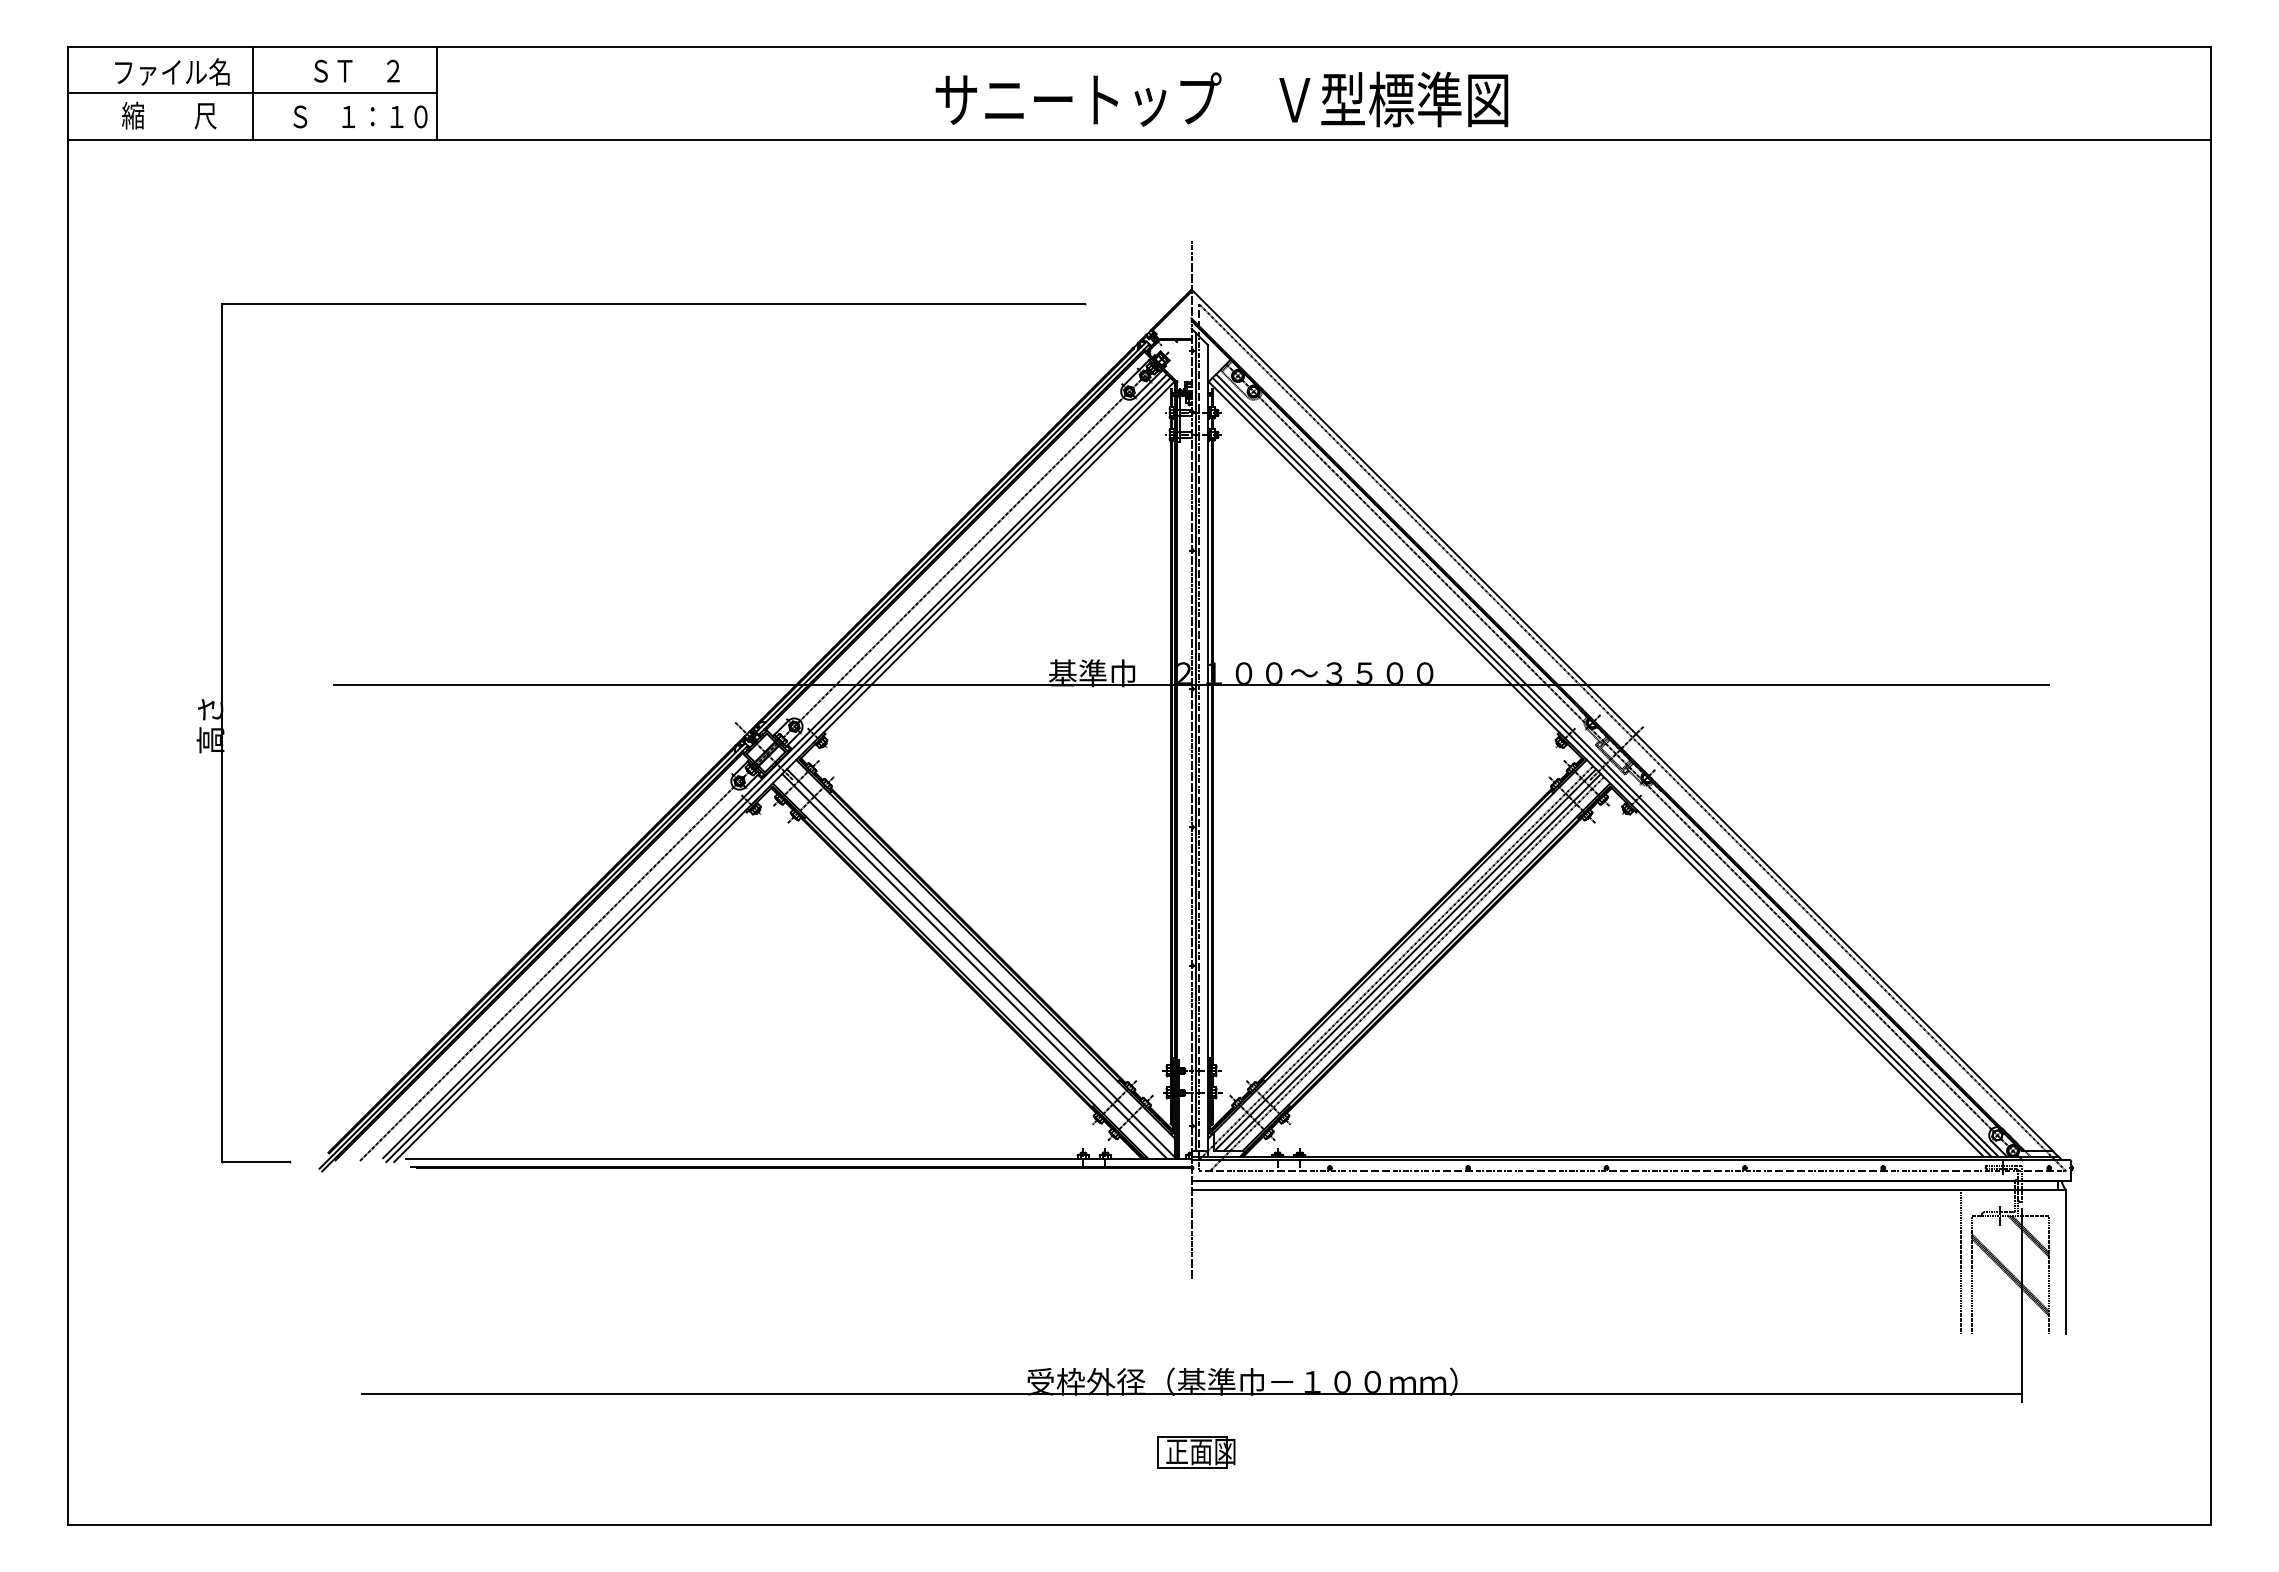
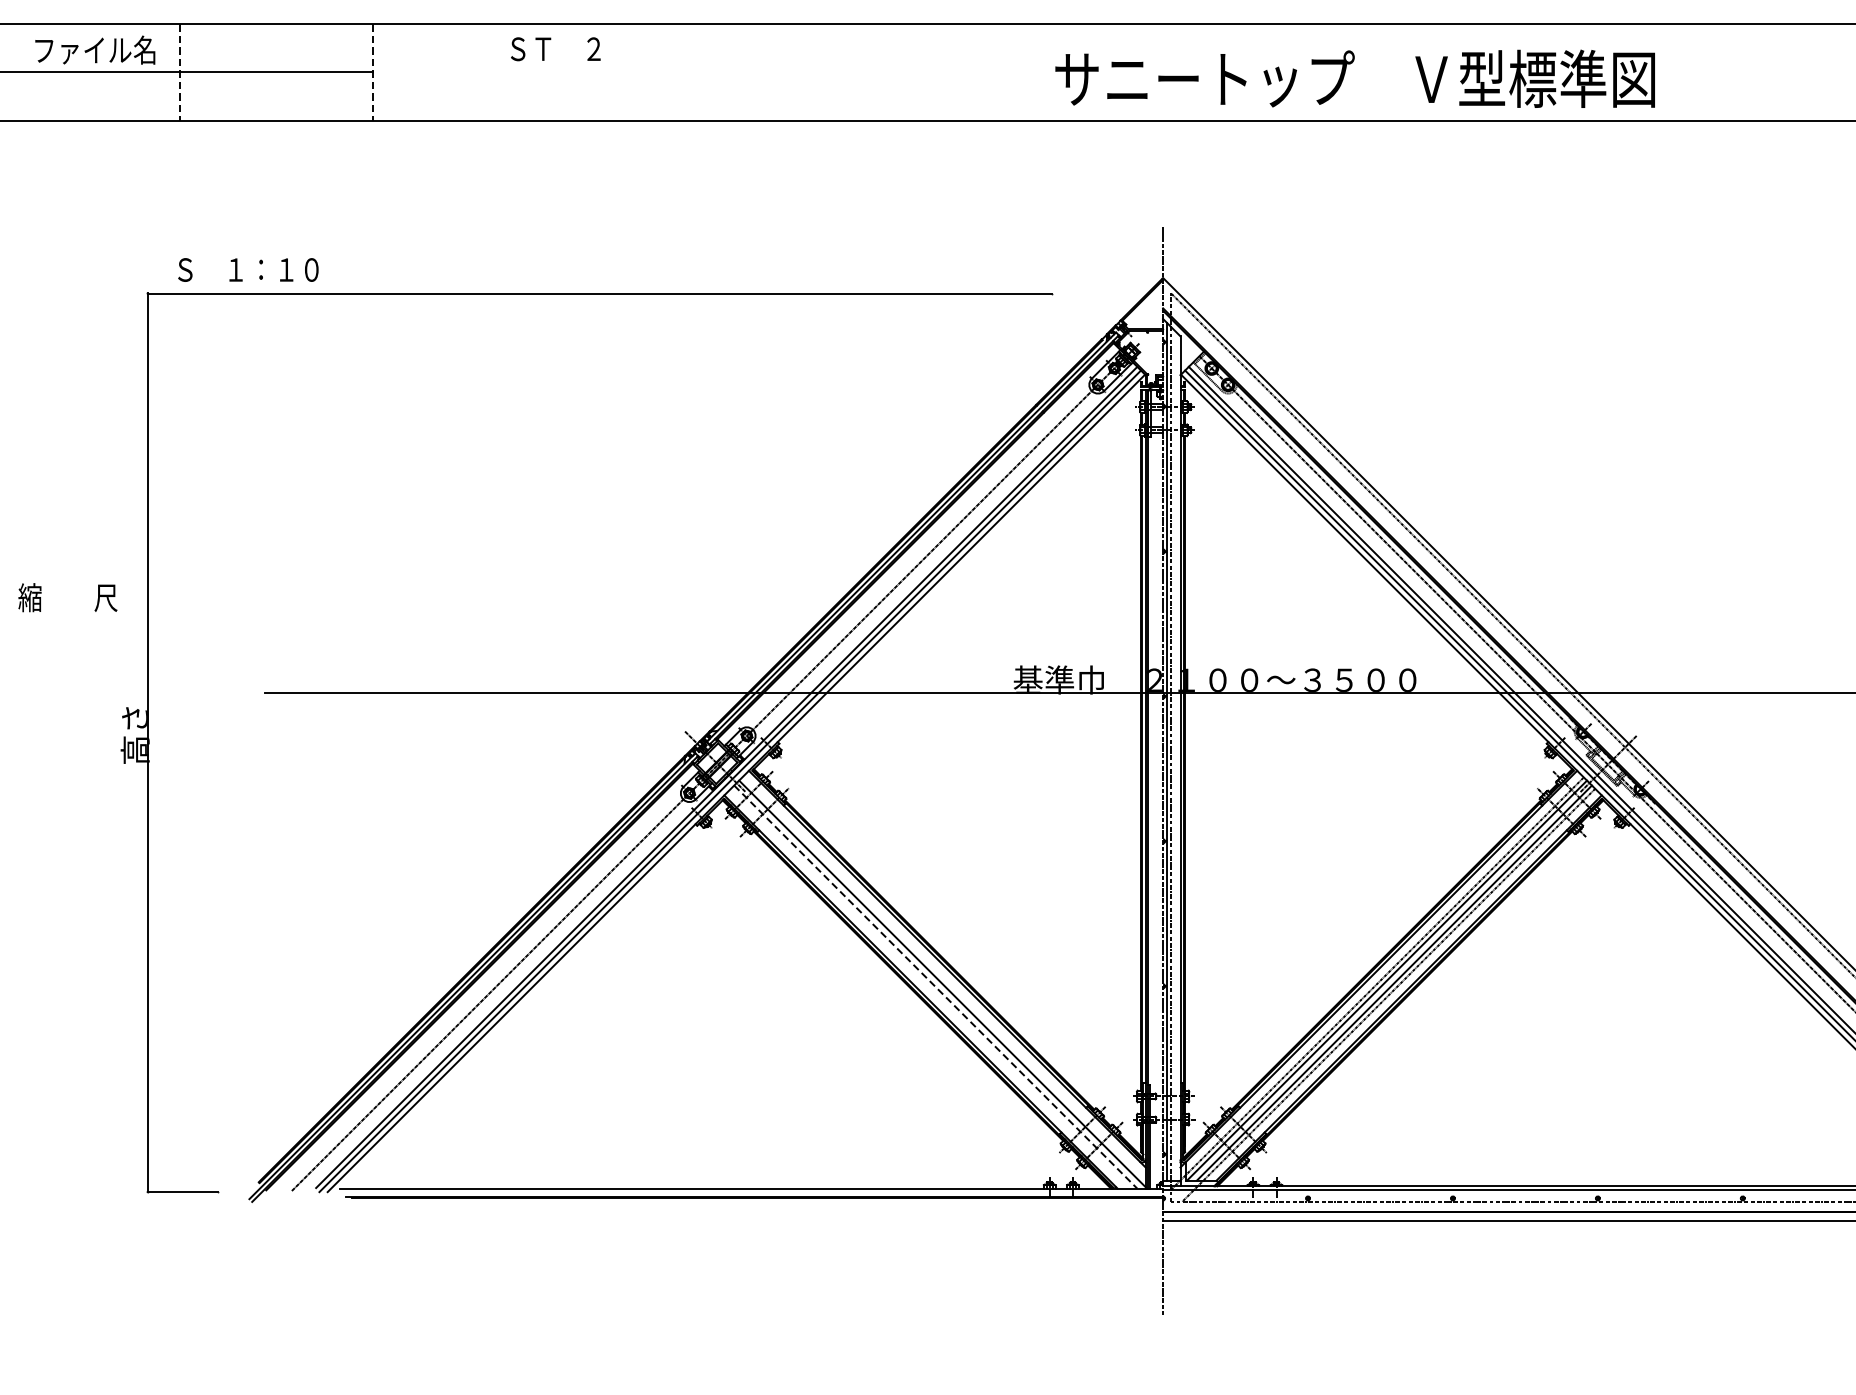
text: (356, 70) -> (555, 48), moved
line: (252, 93) -> (179, 72), solid -> dashed
line: (437, 93) -> (373, 72), solid -> dashed
text: (1221, 99) -> (1354, 78), moved
text: (169, 115) -> (68, 597), moved
text: (360, 116) -> (248, 269), moved
line: (974, 966) -> (935, 987), solid -> dashed

